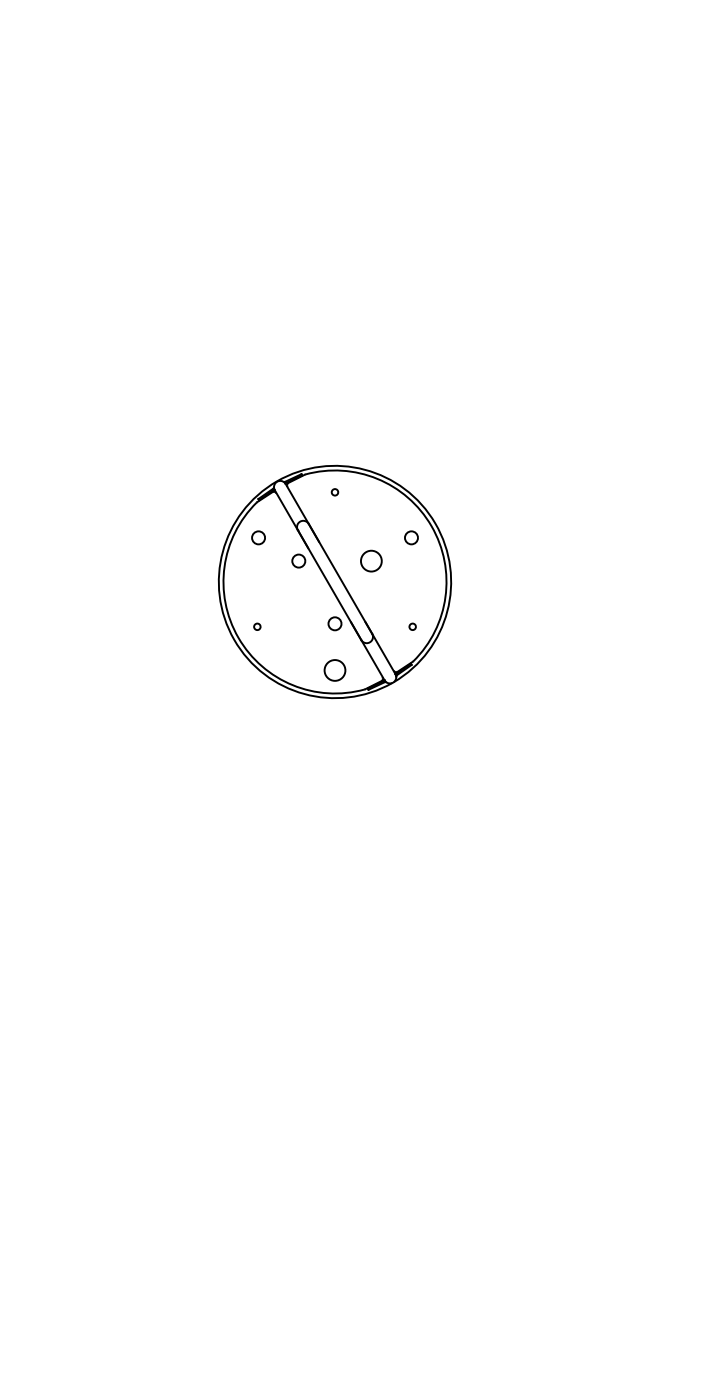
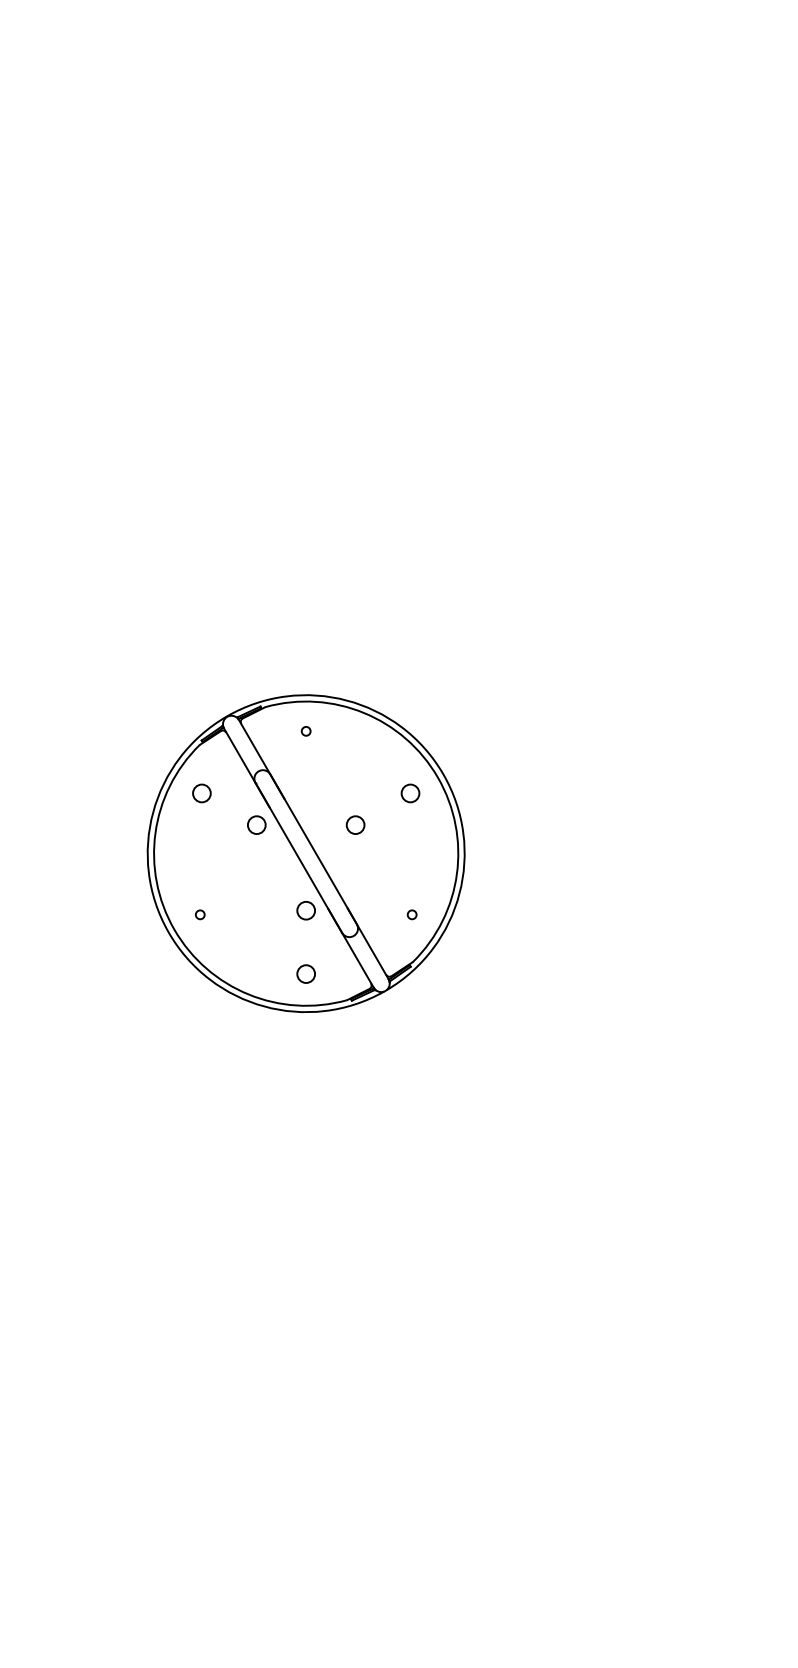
circle: (370, 560) -> (354, 824), size x0.62
circle: (334, 669) -> (305, 973), size x0.62

